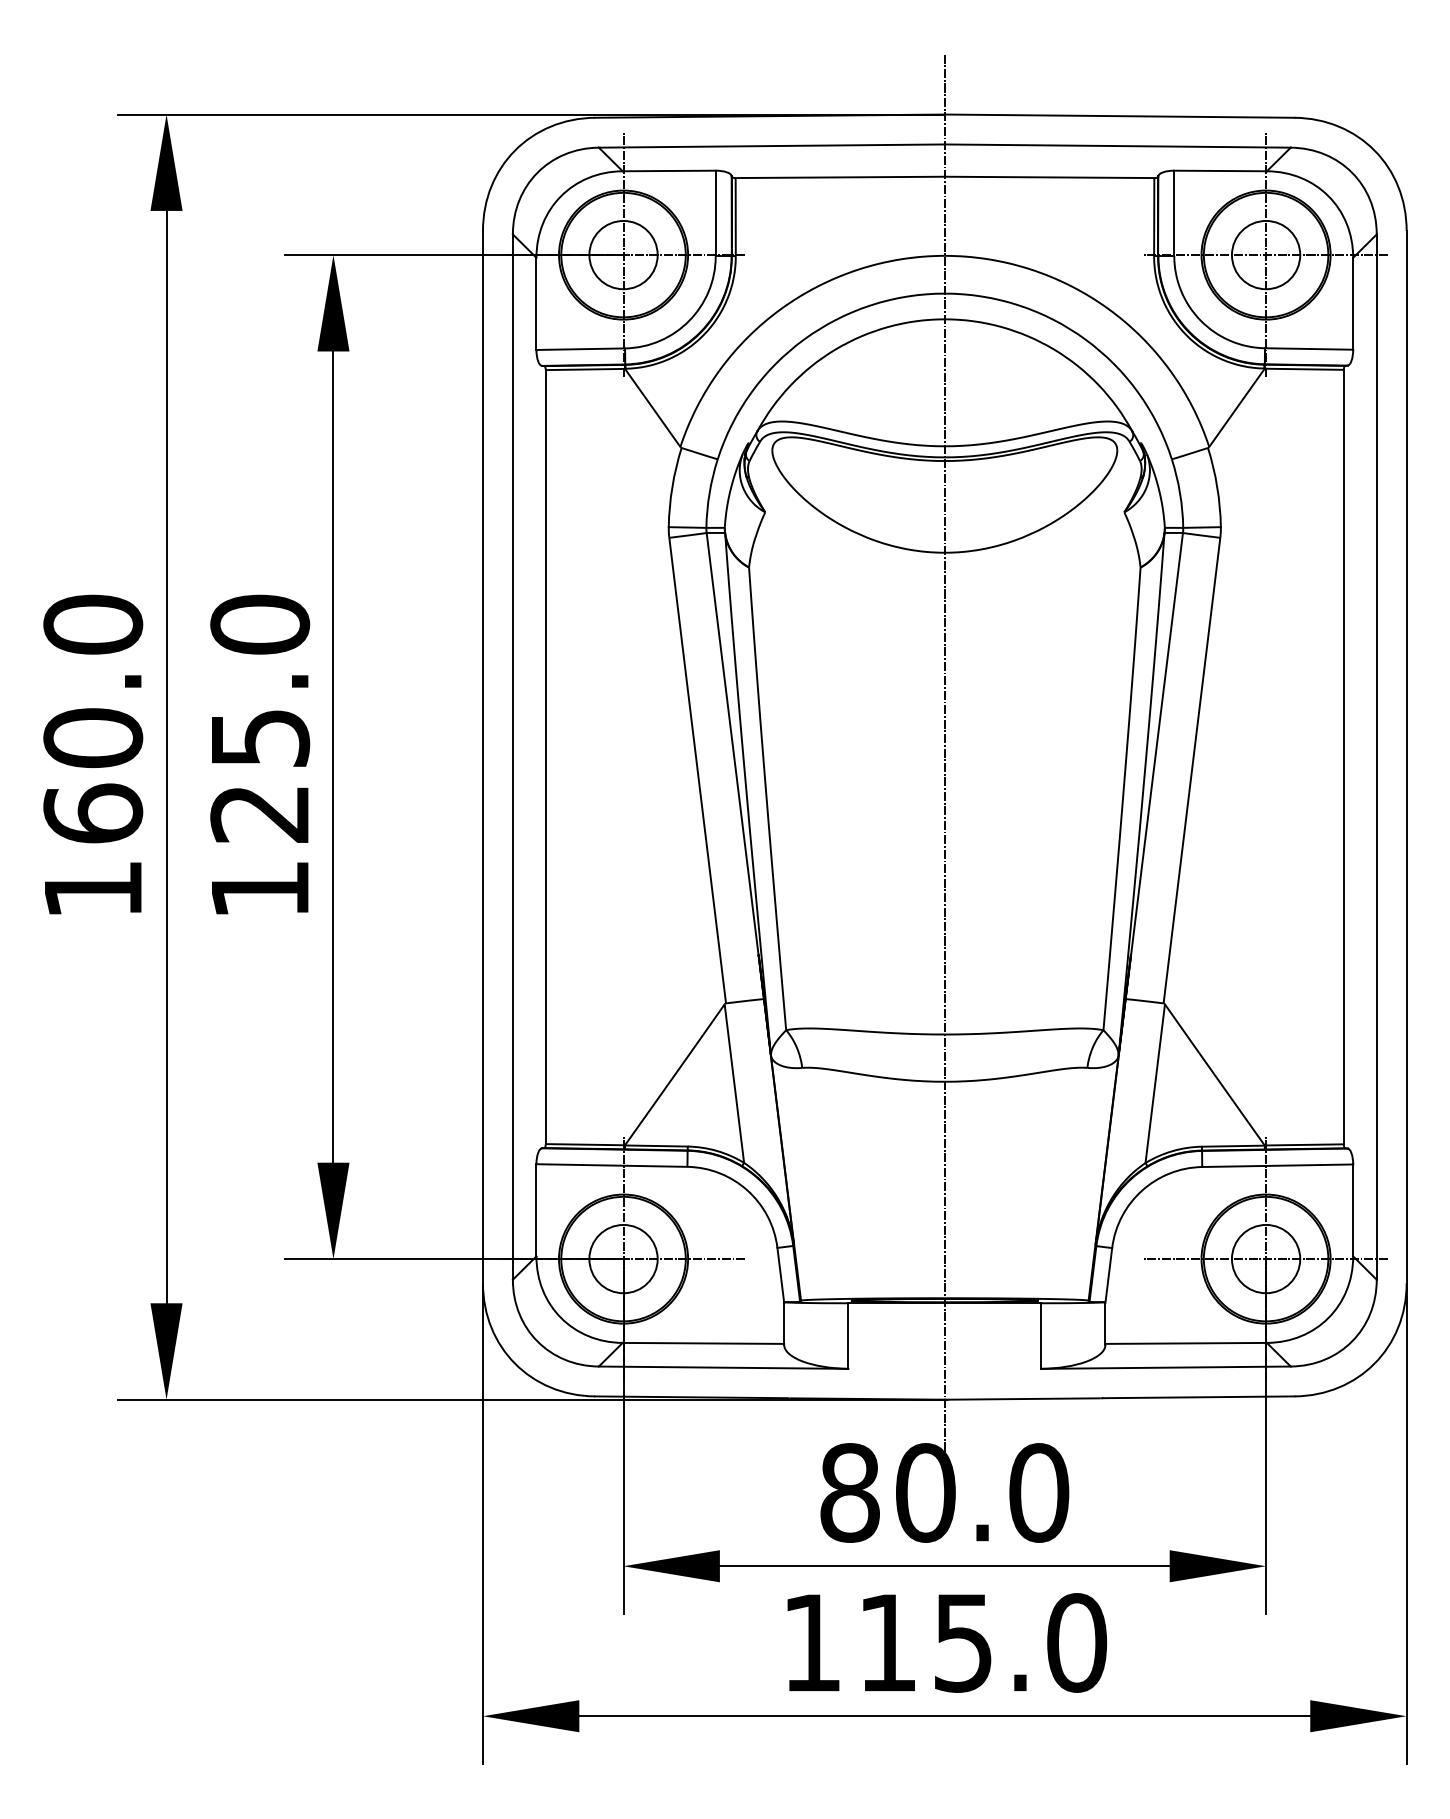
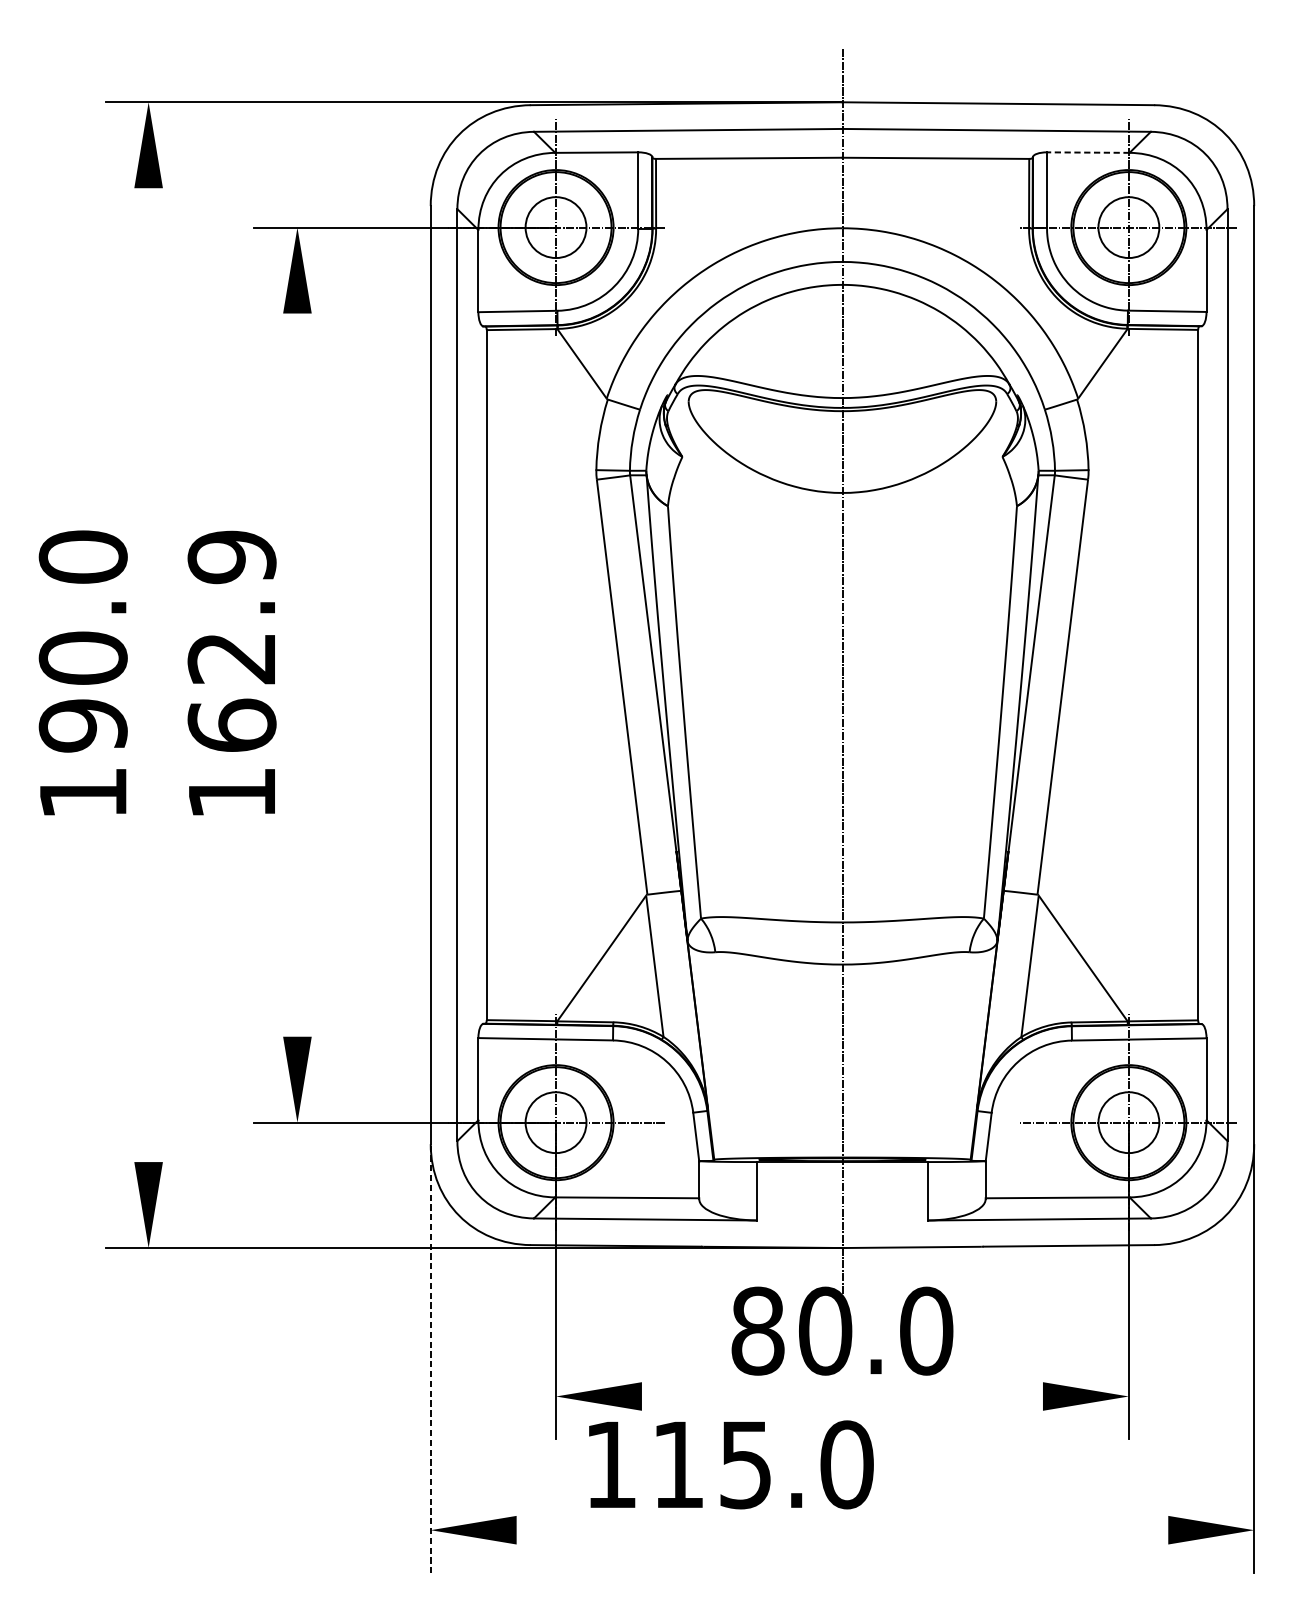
line: (1220, 170) -> (1088, 152), solid -> dashed
text: (260, 718) -> (232, 640), 125.0 -> 162.9
line: (166, 756) -> (148, 674), removed
line: (333, 756) -> (297, 674), removed
text: (93, 813) -> (83, 725), 160.0 -> 190.0
line: (482, 1524) -> (430, 1359), solid -> dashed
line: (944, 1566) -> (842, 1396), removed
text: (947, 1642) -> (731, 1464), moved
line: (944, 1716) -> (842, 1530), removed

